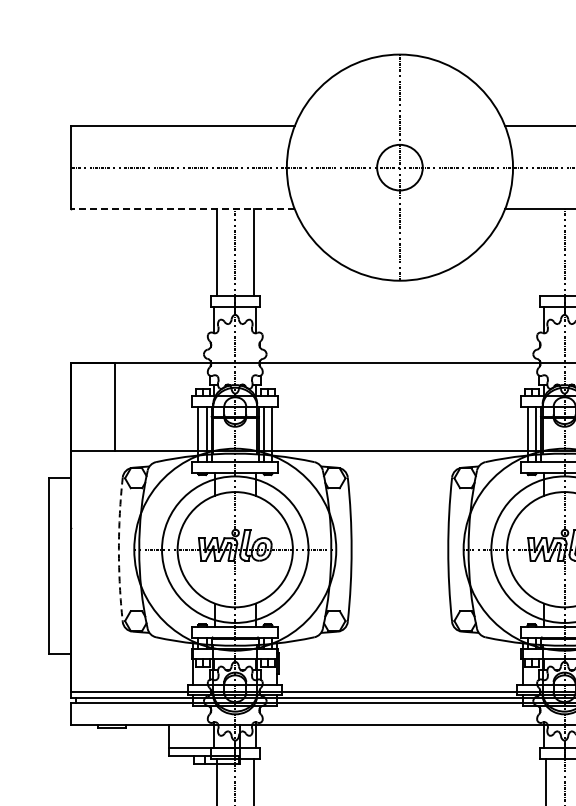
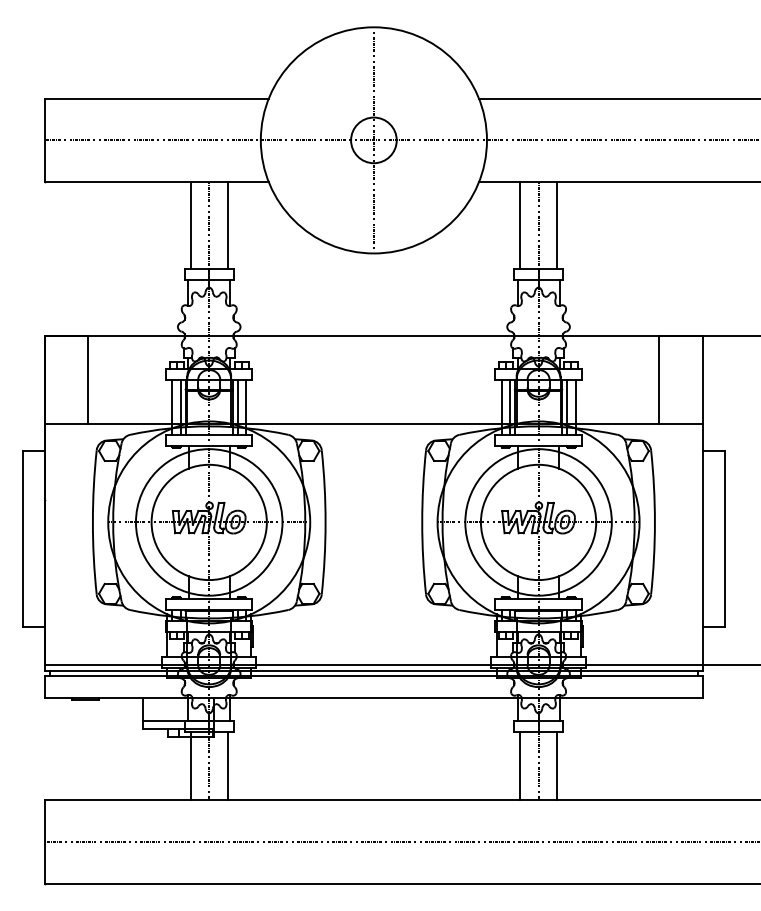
line: (182, 209) -> (156, 182), dashed -> solid
line: (546, 252) -> (520, 225), added
arc: (118, 549) -> (92, 522), dashed -> solid

